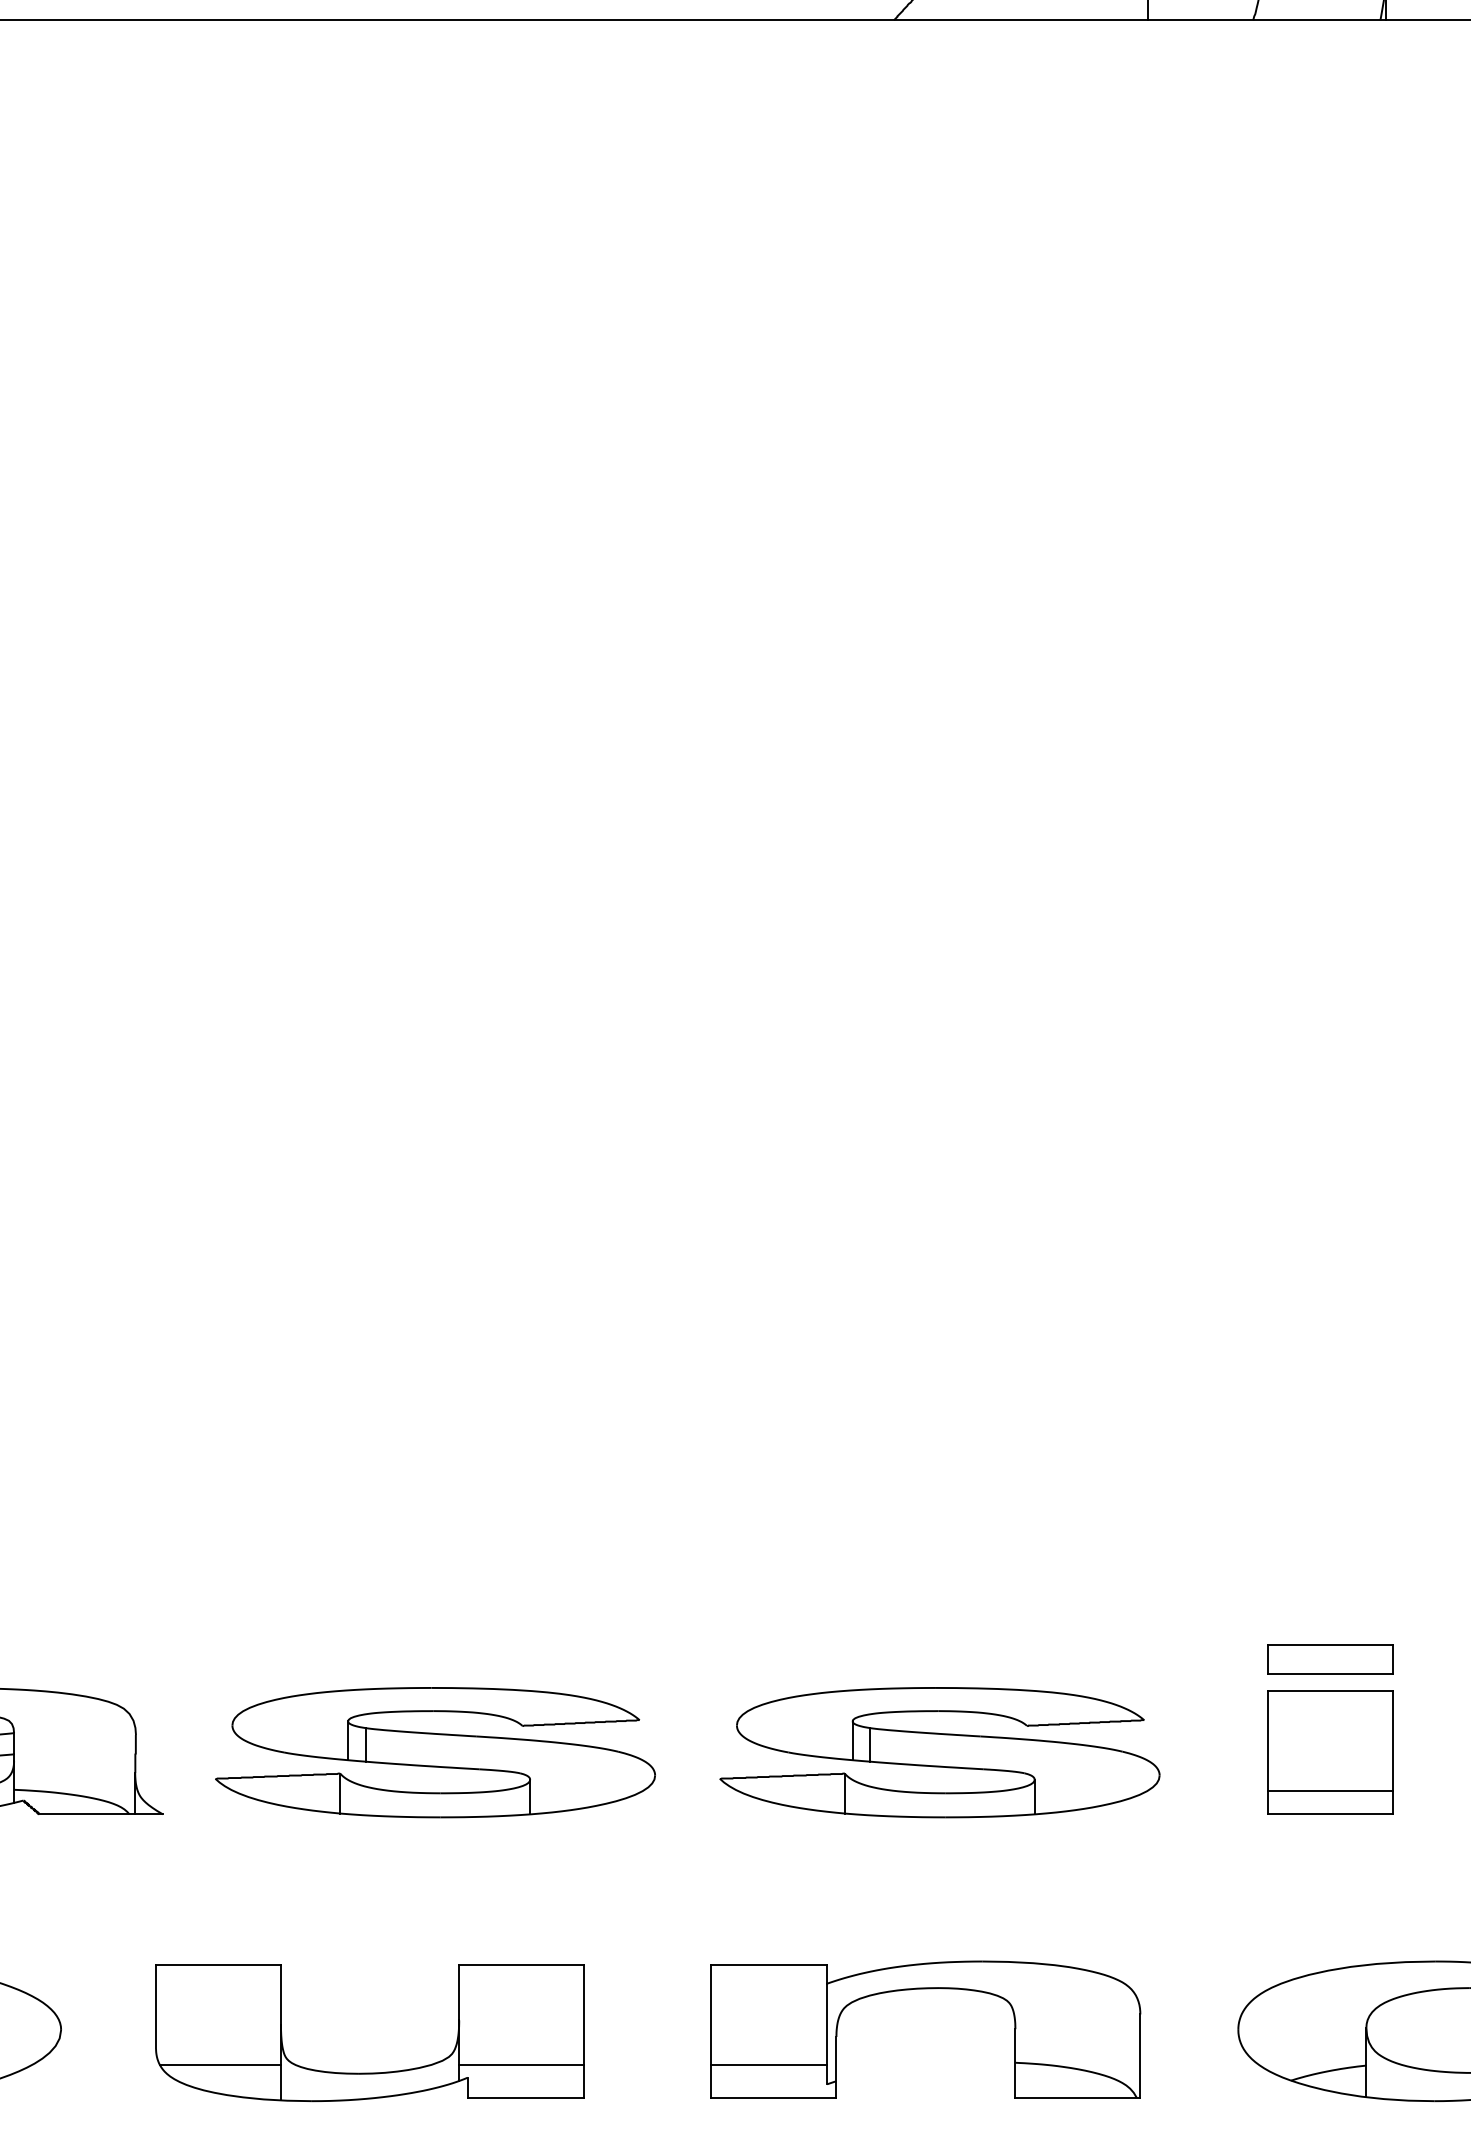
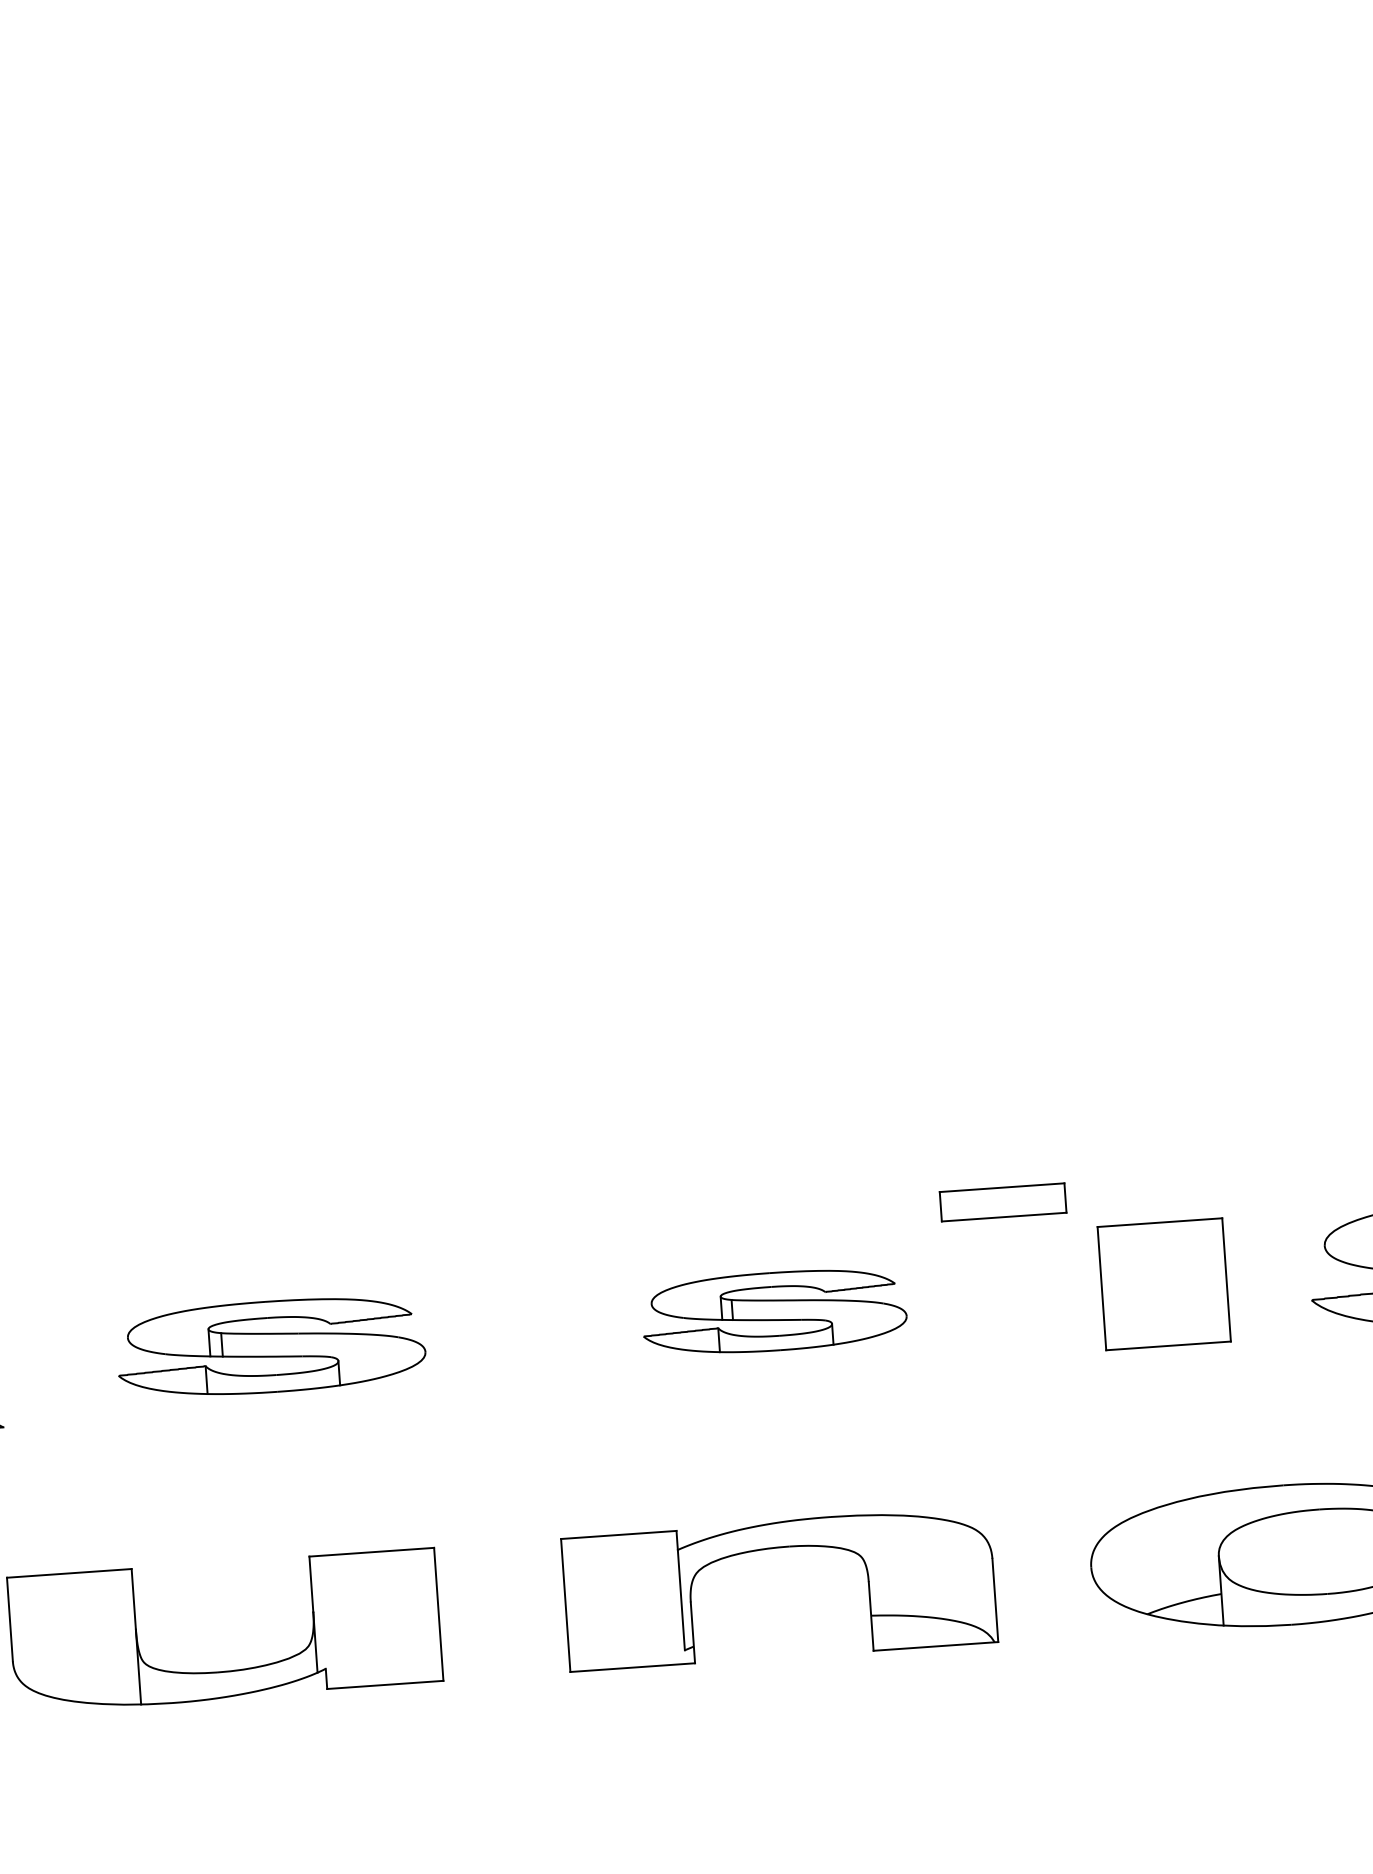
part: (1330, 1659) -> (1002, 1202), moved
part: (435, 1752) -> (271, 1346), size x0.7
part: (939, 1752) -> (773, 1311), size x0.6
line: (1330, 1791) -> (1166, 1323), removed
line: (220, 2065) -> (78, 1673), removed
line: (521, 2065) -> (378, 1652), removed
line: (769, 2065) -> (626, 1635), removed

